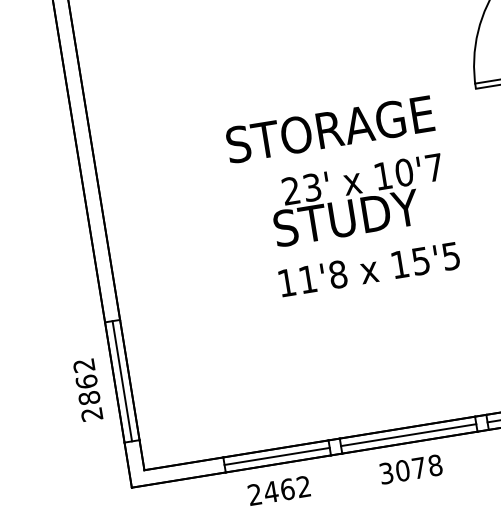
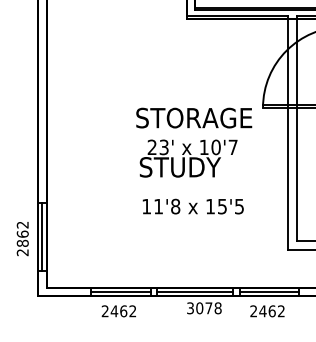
text: (330, 128) -> (194, 117), moved
text: (367, 269) -> (192, 206), moved
text: (411, 469) -> (204, 308), moved

